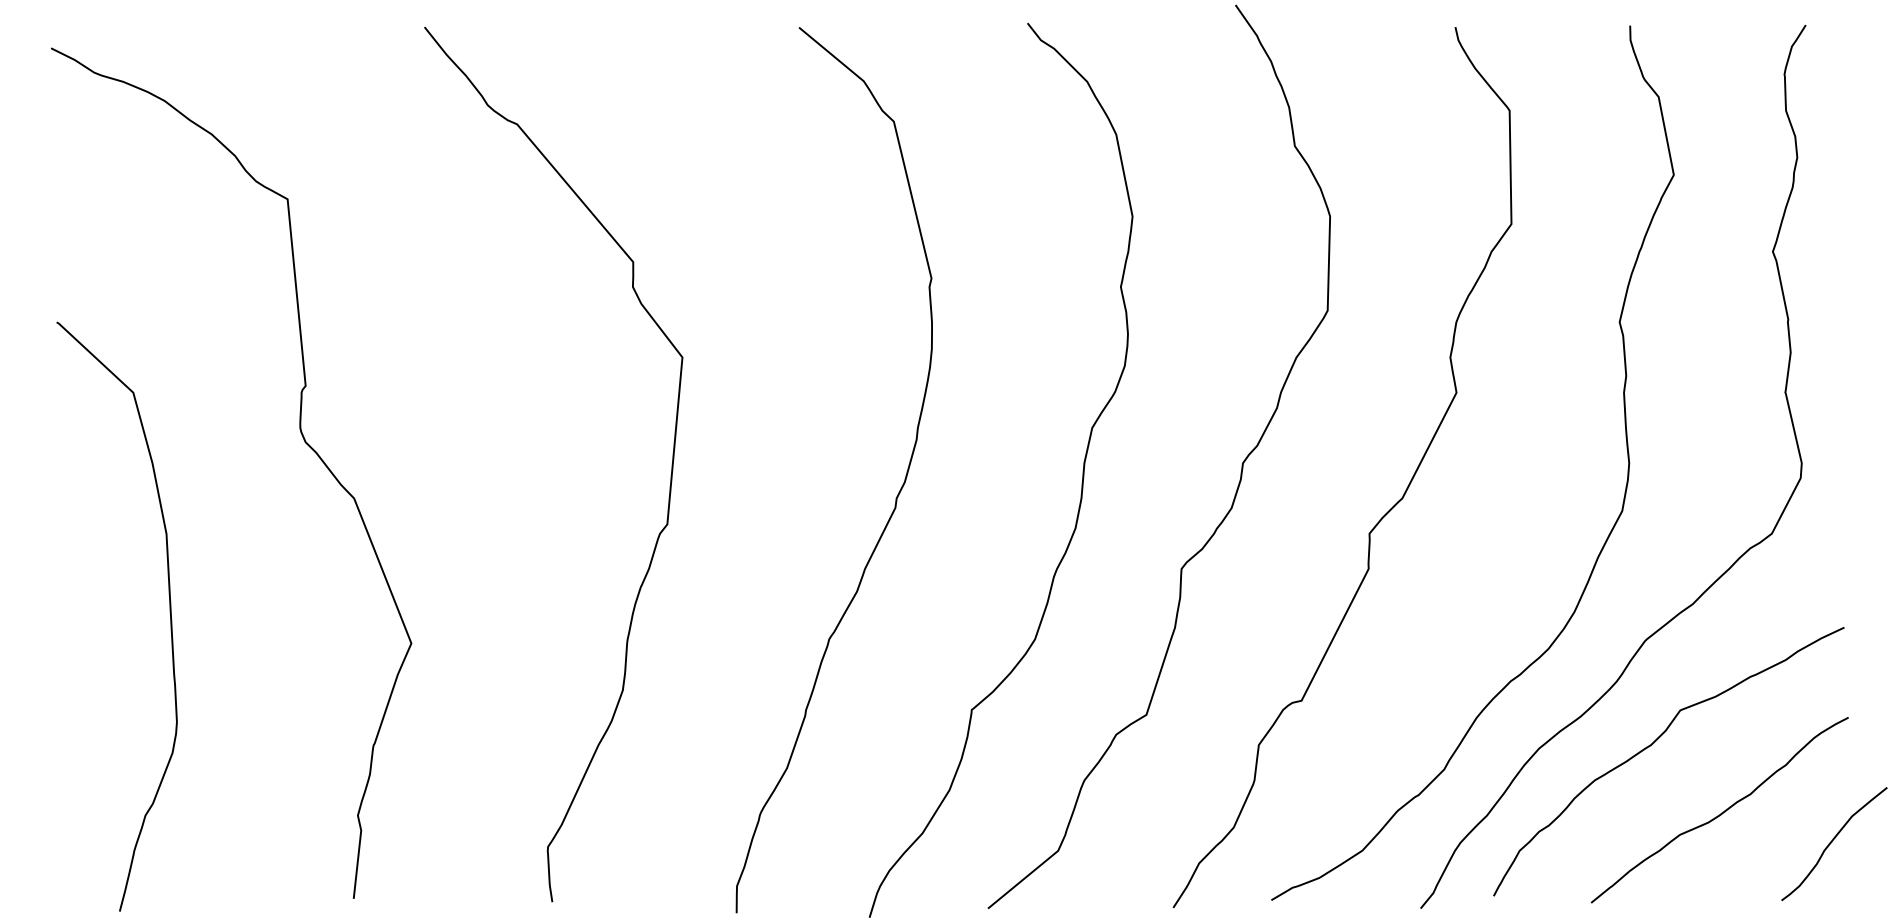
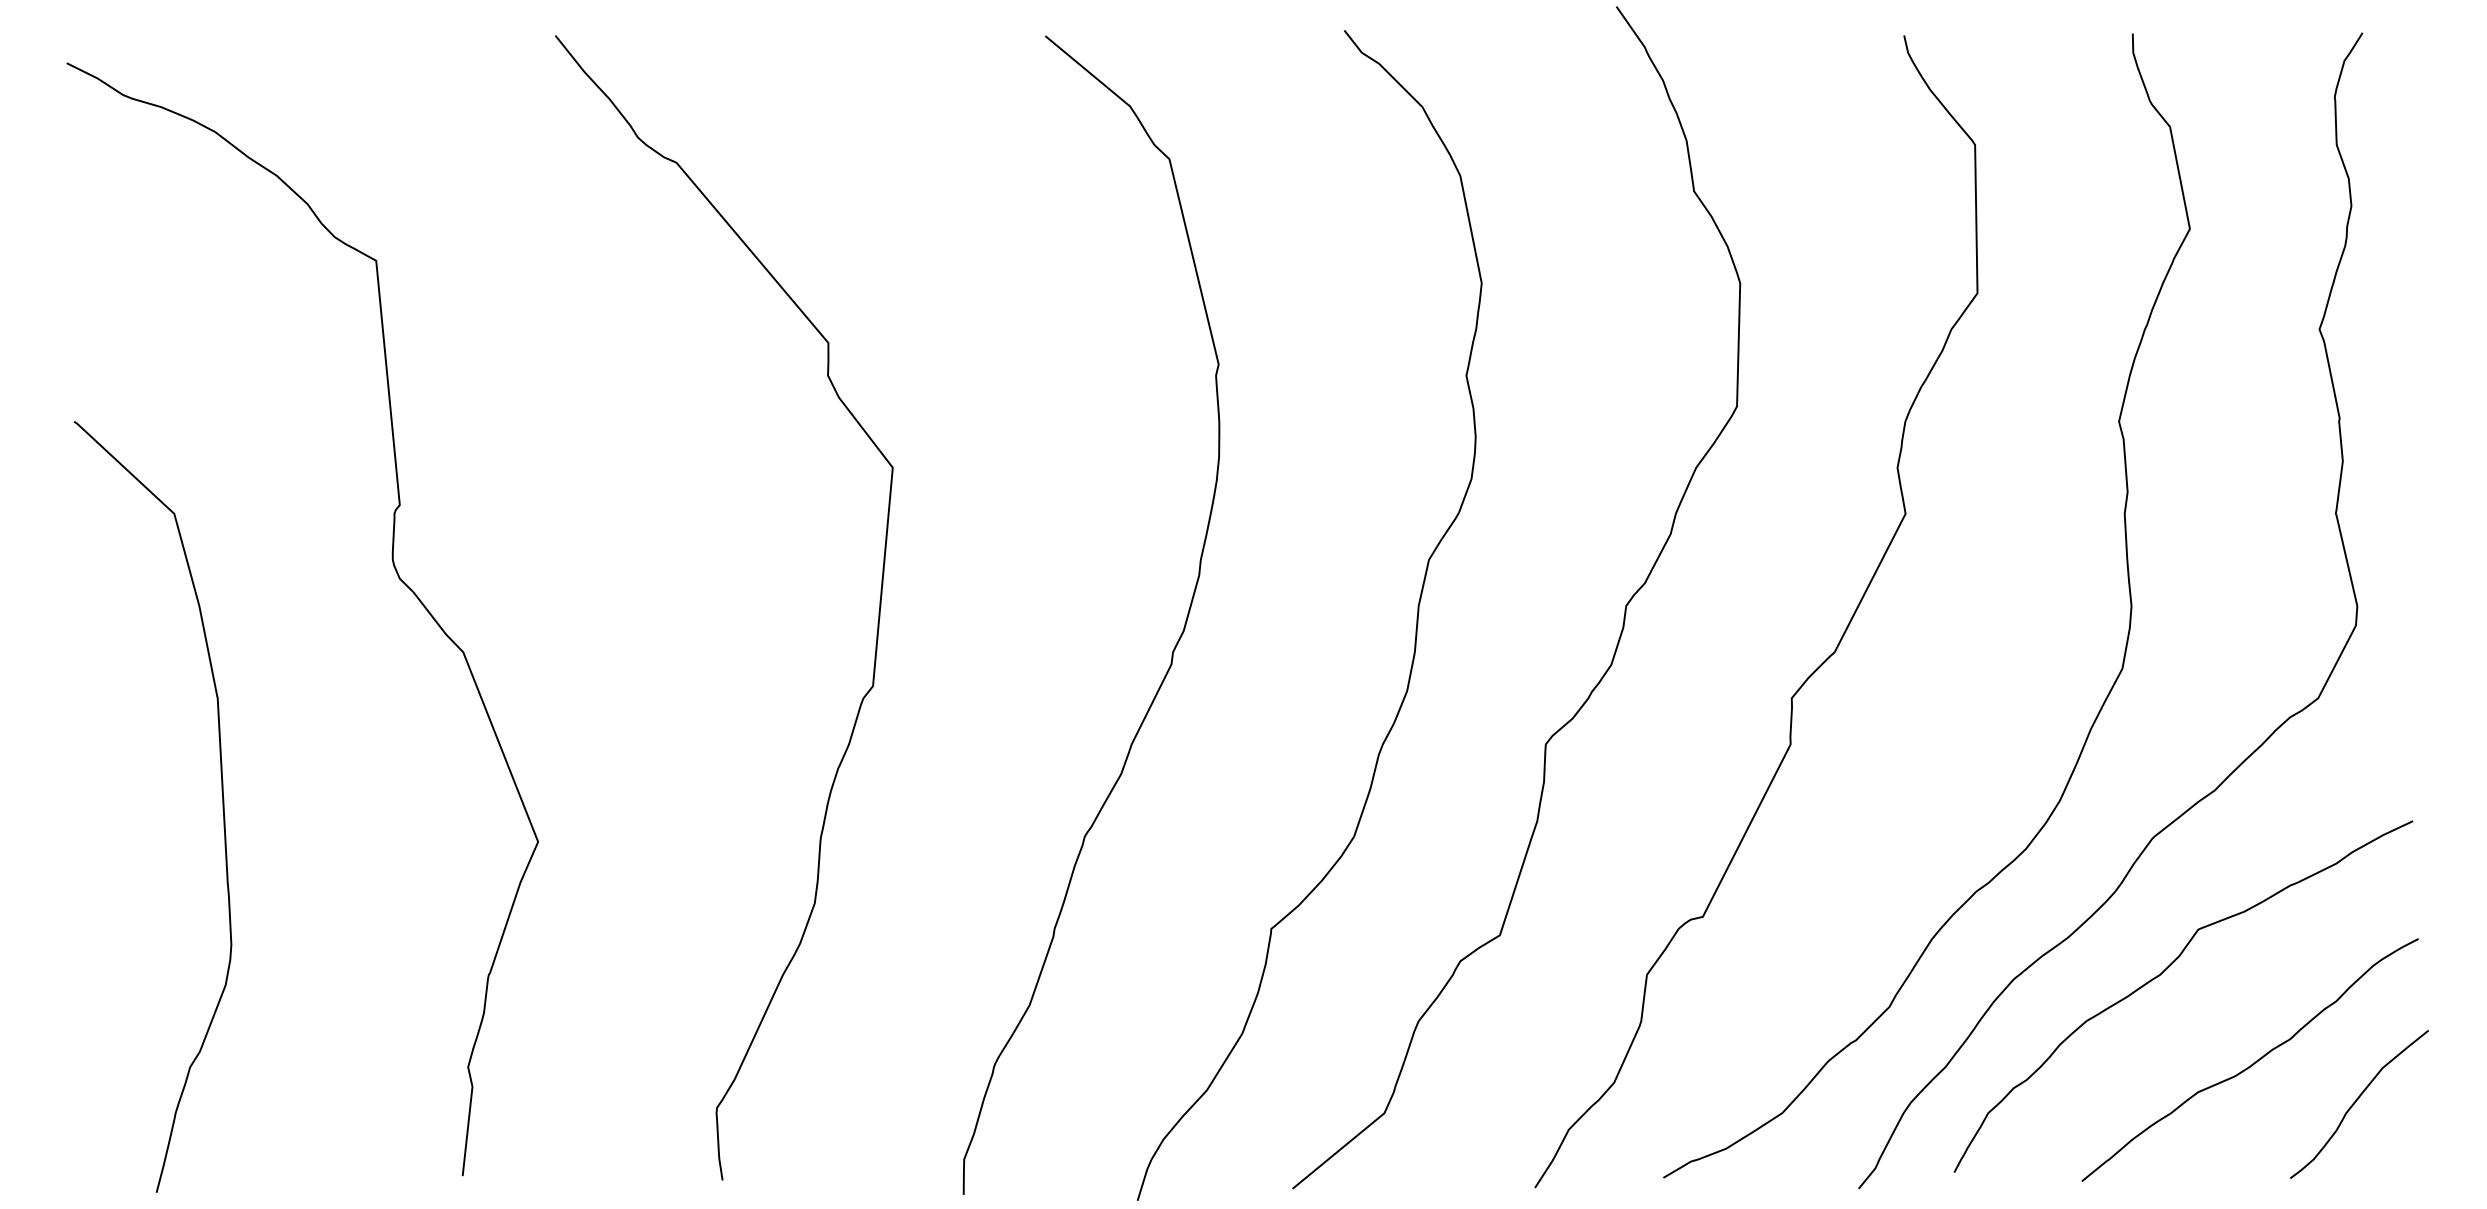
curve: (1832, 842) -> (2356, 1102), moved

